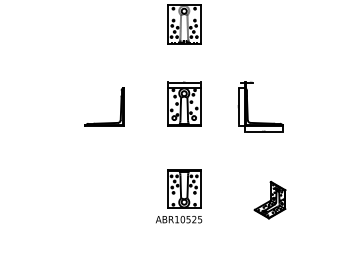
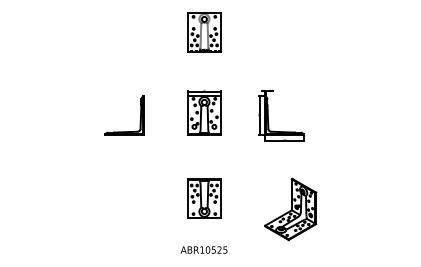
part: (269, 200) -> (290, 209), size x1.67
text: (178, 219) -> (203, 249), moved

